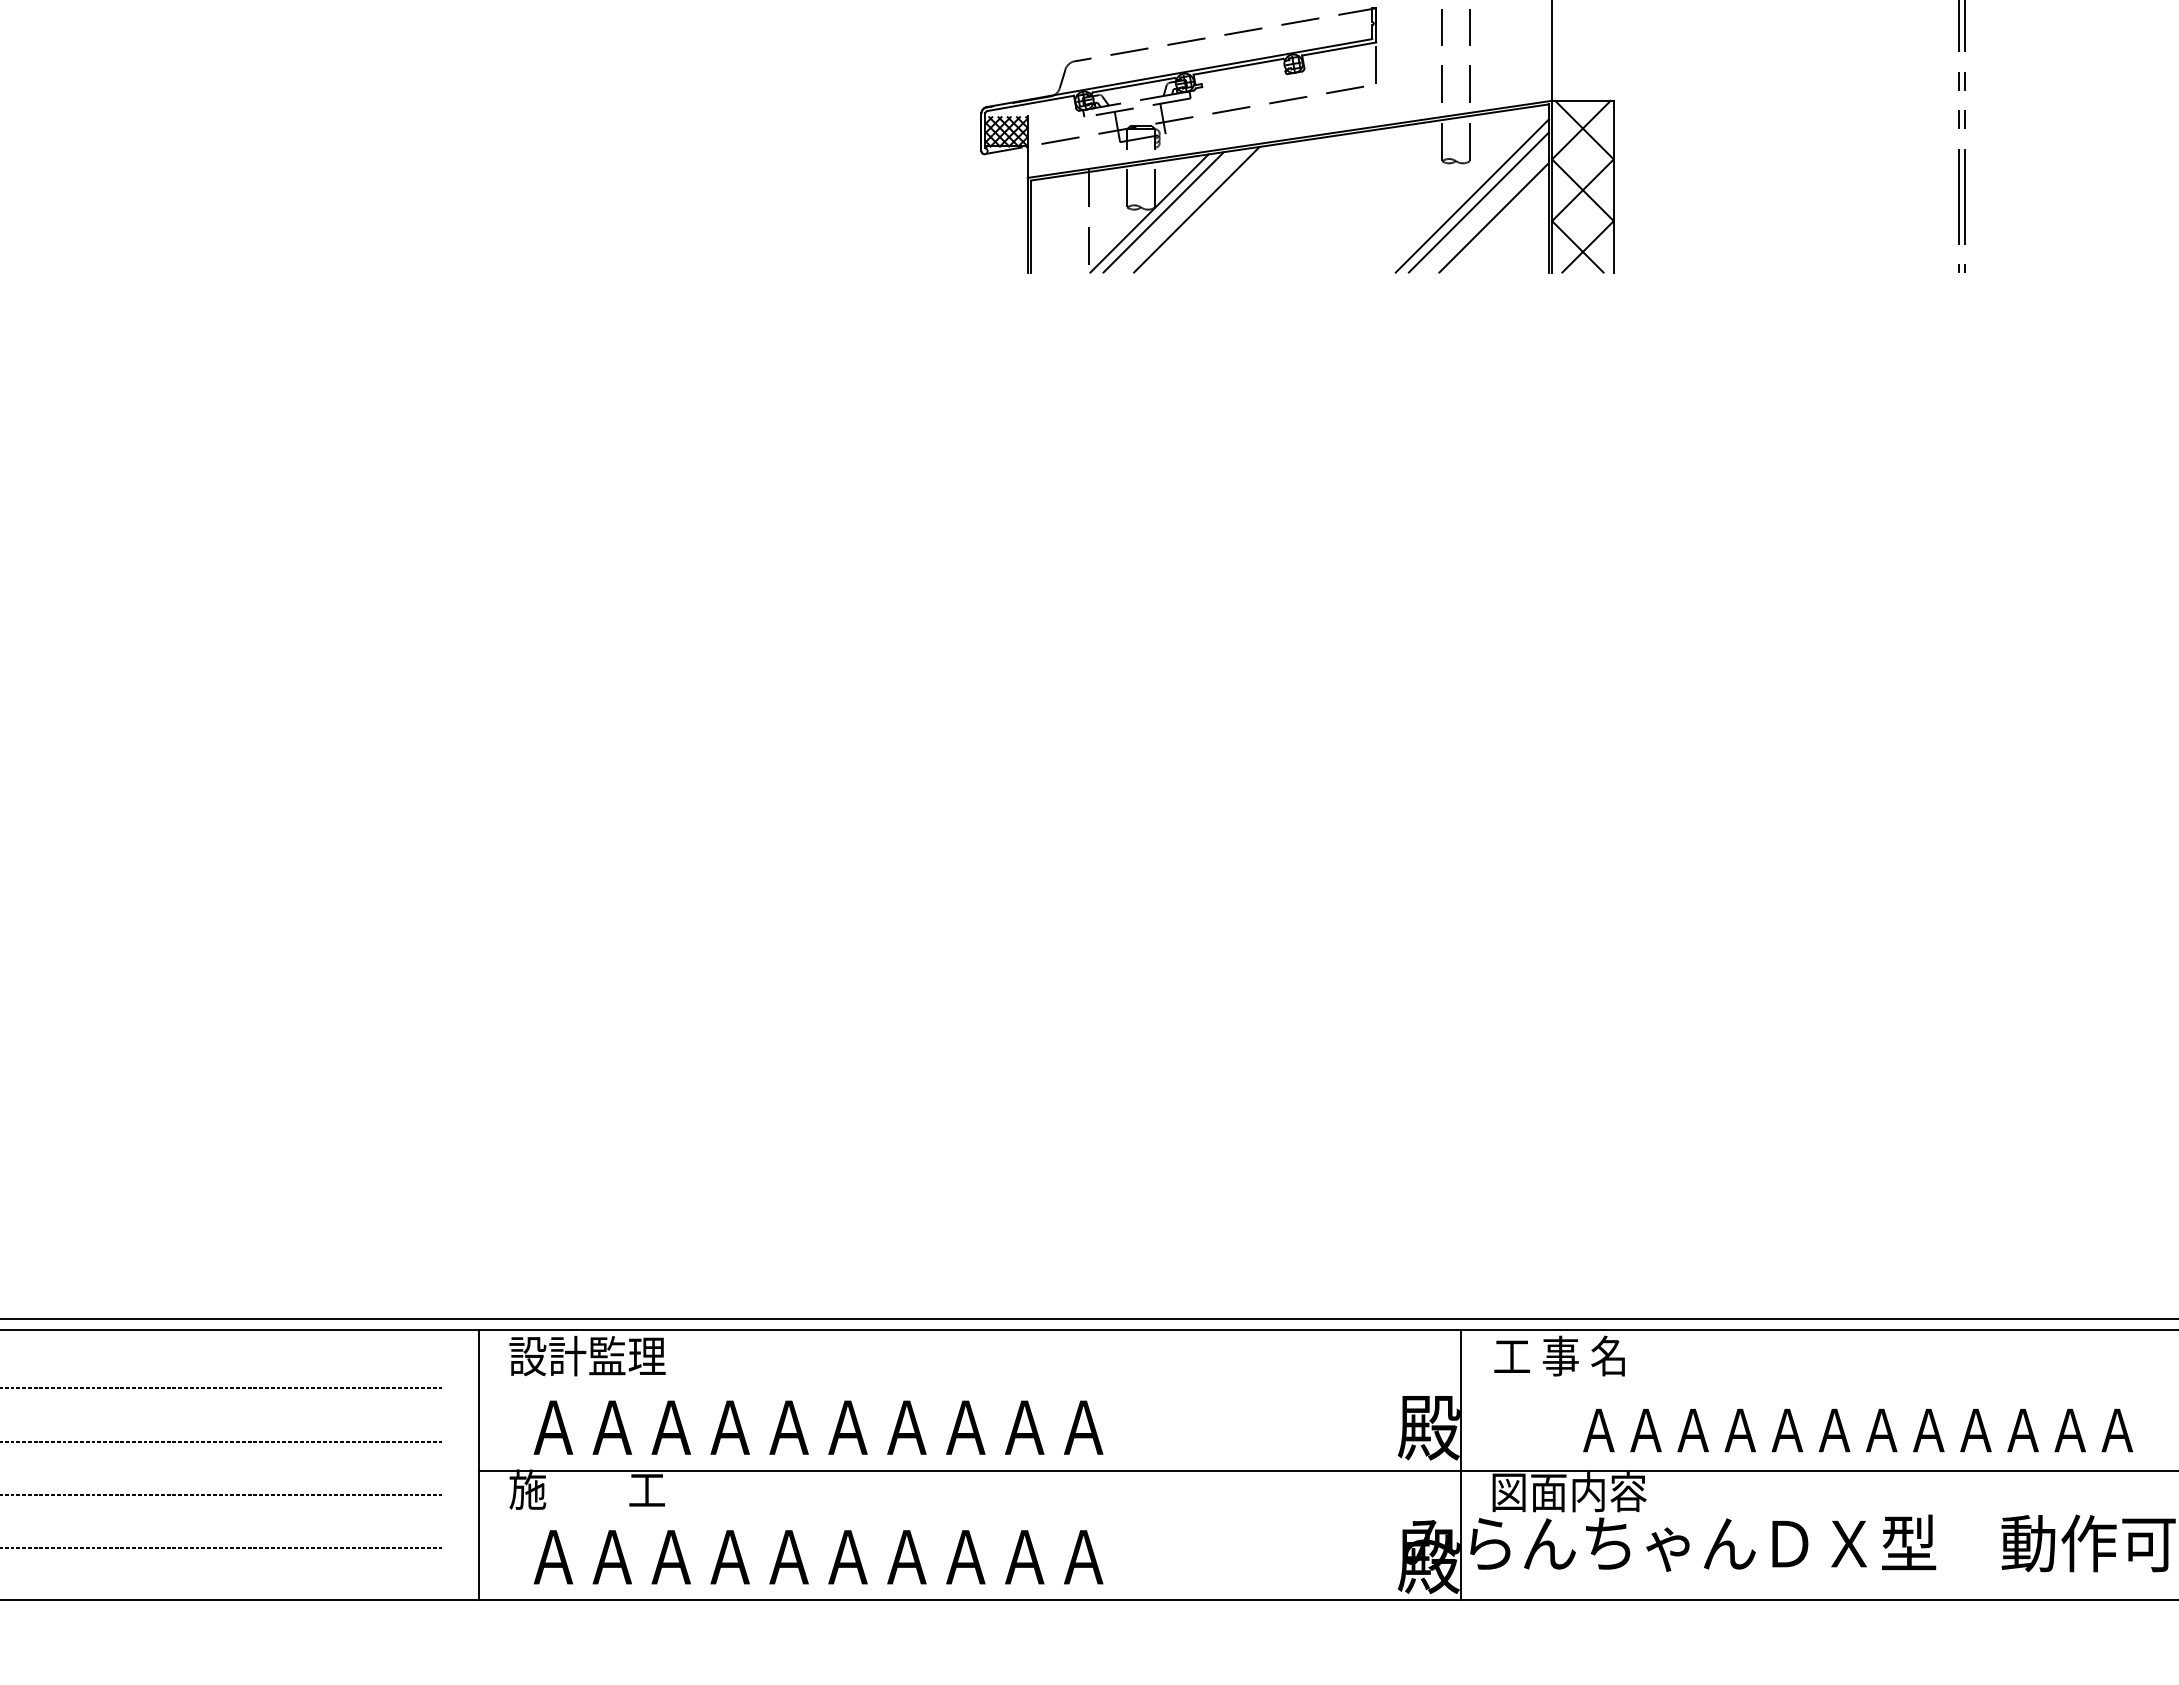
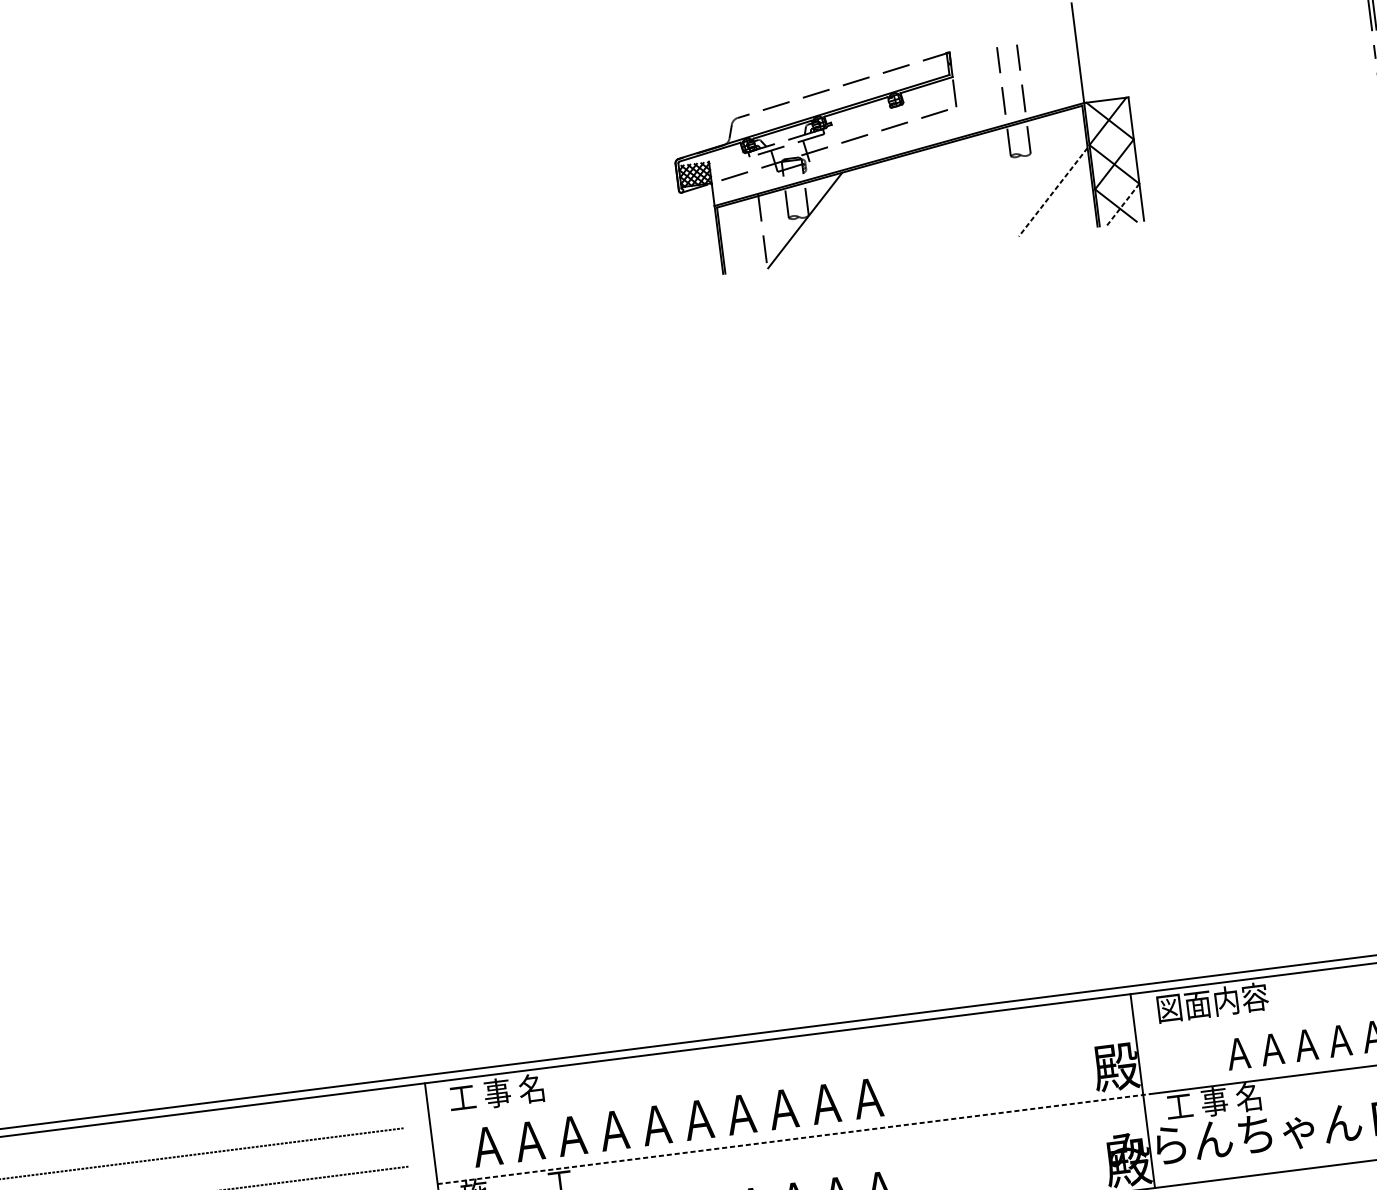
line: (1472, 195) -> (1035, 178), removed
line: (1478, 202) -> (1040, 182), removed
line: (1196, 209) -> (838, 213), removed
line: (1163, 212) -> (815, 218), removed
line: (1494, 217) -> (1053, 192), solid -> dashed
line: (1587, 247) -> (1122, 205), solid -> dashed
text: (587, 1355) -> (505, 1091), 設計監理 -> 工 事 名
text: (1571, 1355) -> (1211, 1002), 工 事 名 -> 図面内容
line: (975, 1470) -> (794, 1139), solid -> dashed
text: (1568, 1492) -> (1222, 1101), 図面内容 -> 工 事 名

